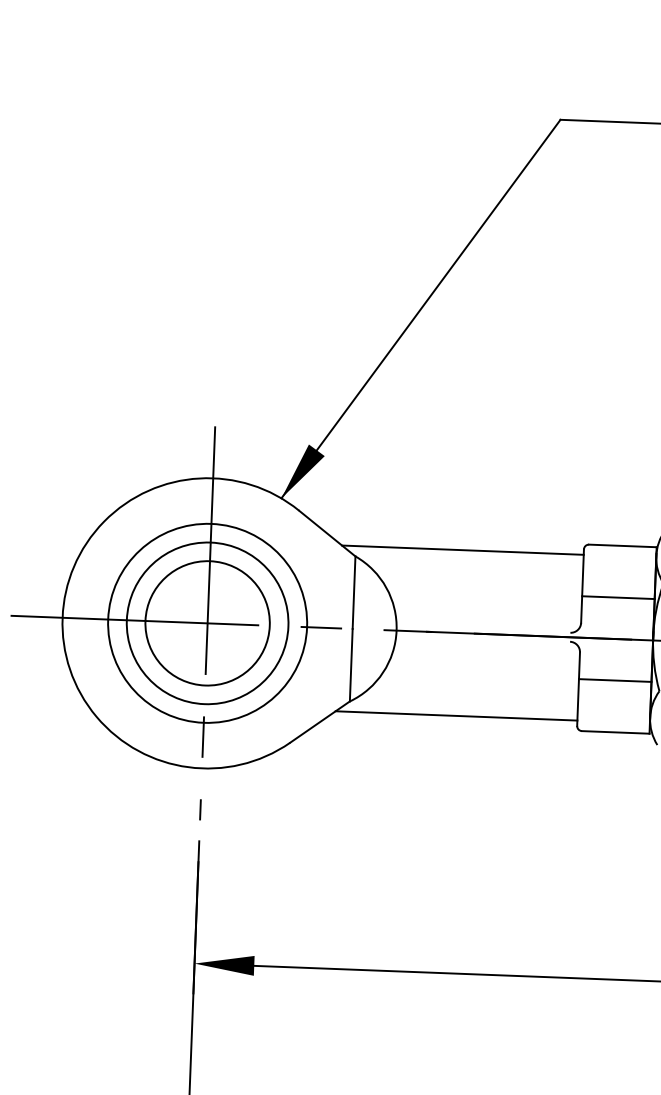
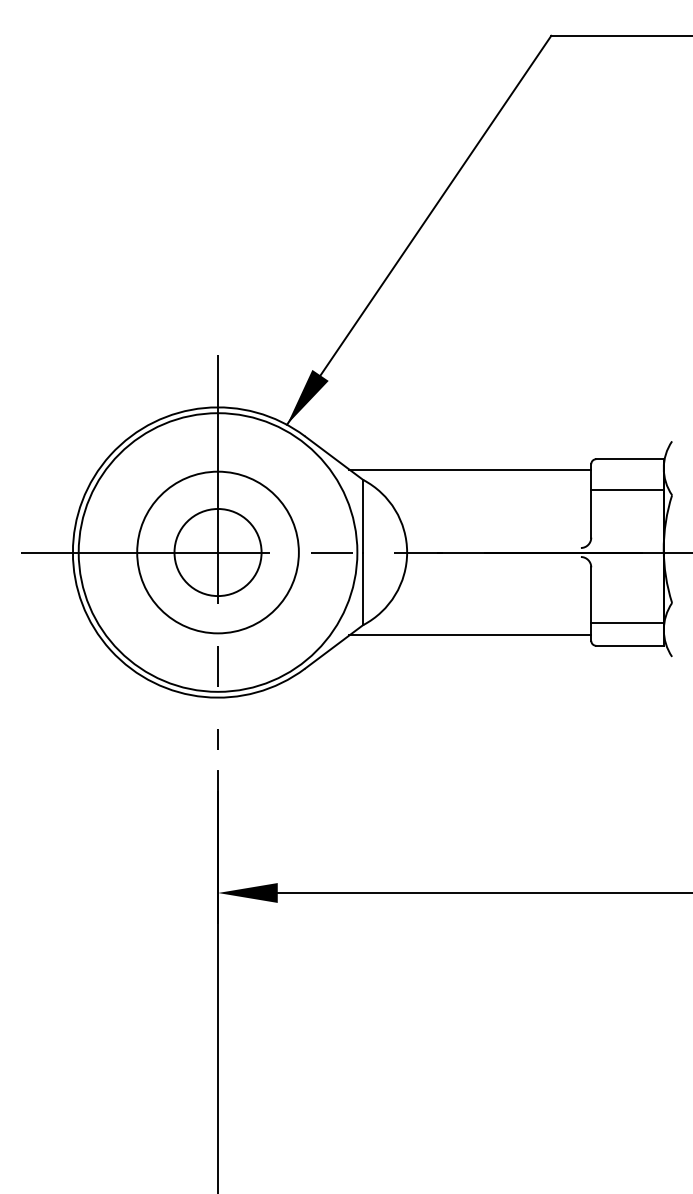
line: (618, 598) -> (627, 490), moved
circle: (207, 623) -> (217, 552), size x0.7
circle: (207, 623) -> (217, 552), size x1.4
line: (615, 681) -> (627, 623), moved

